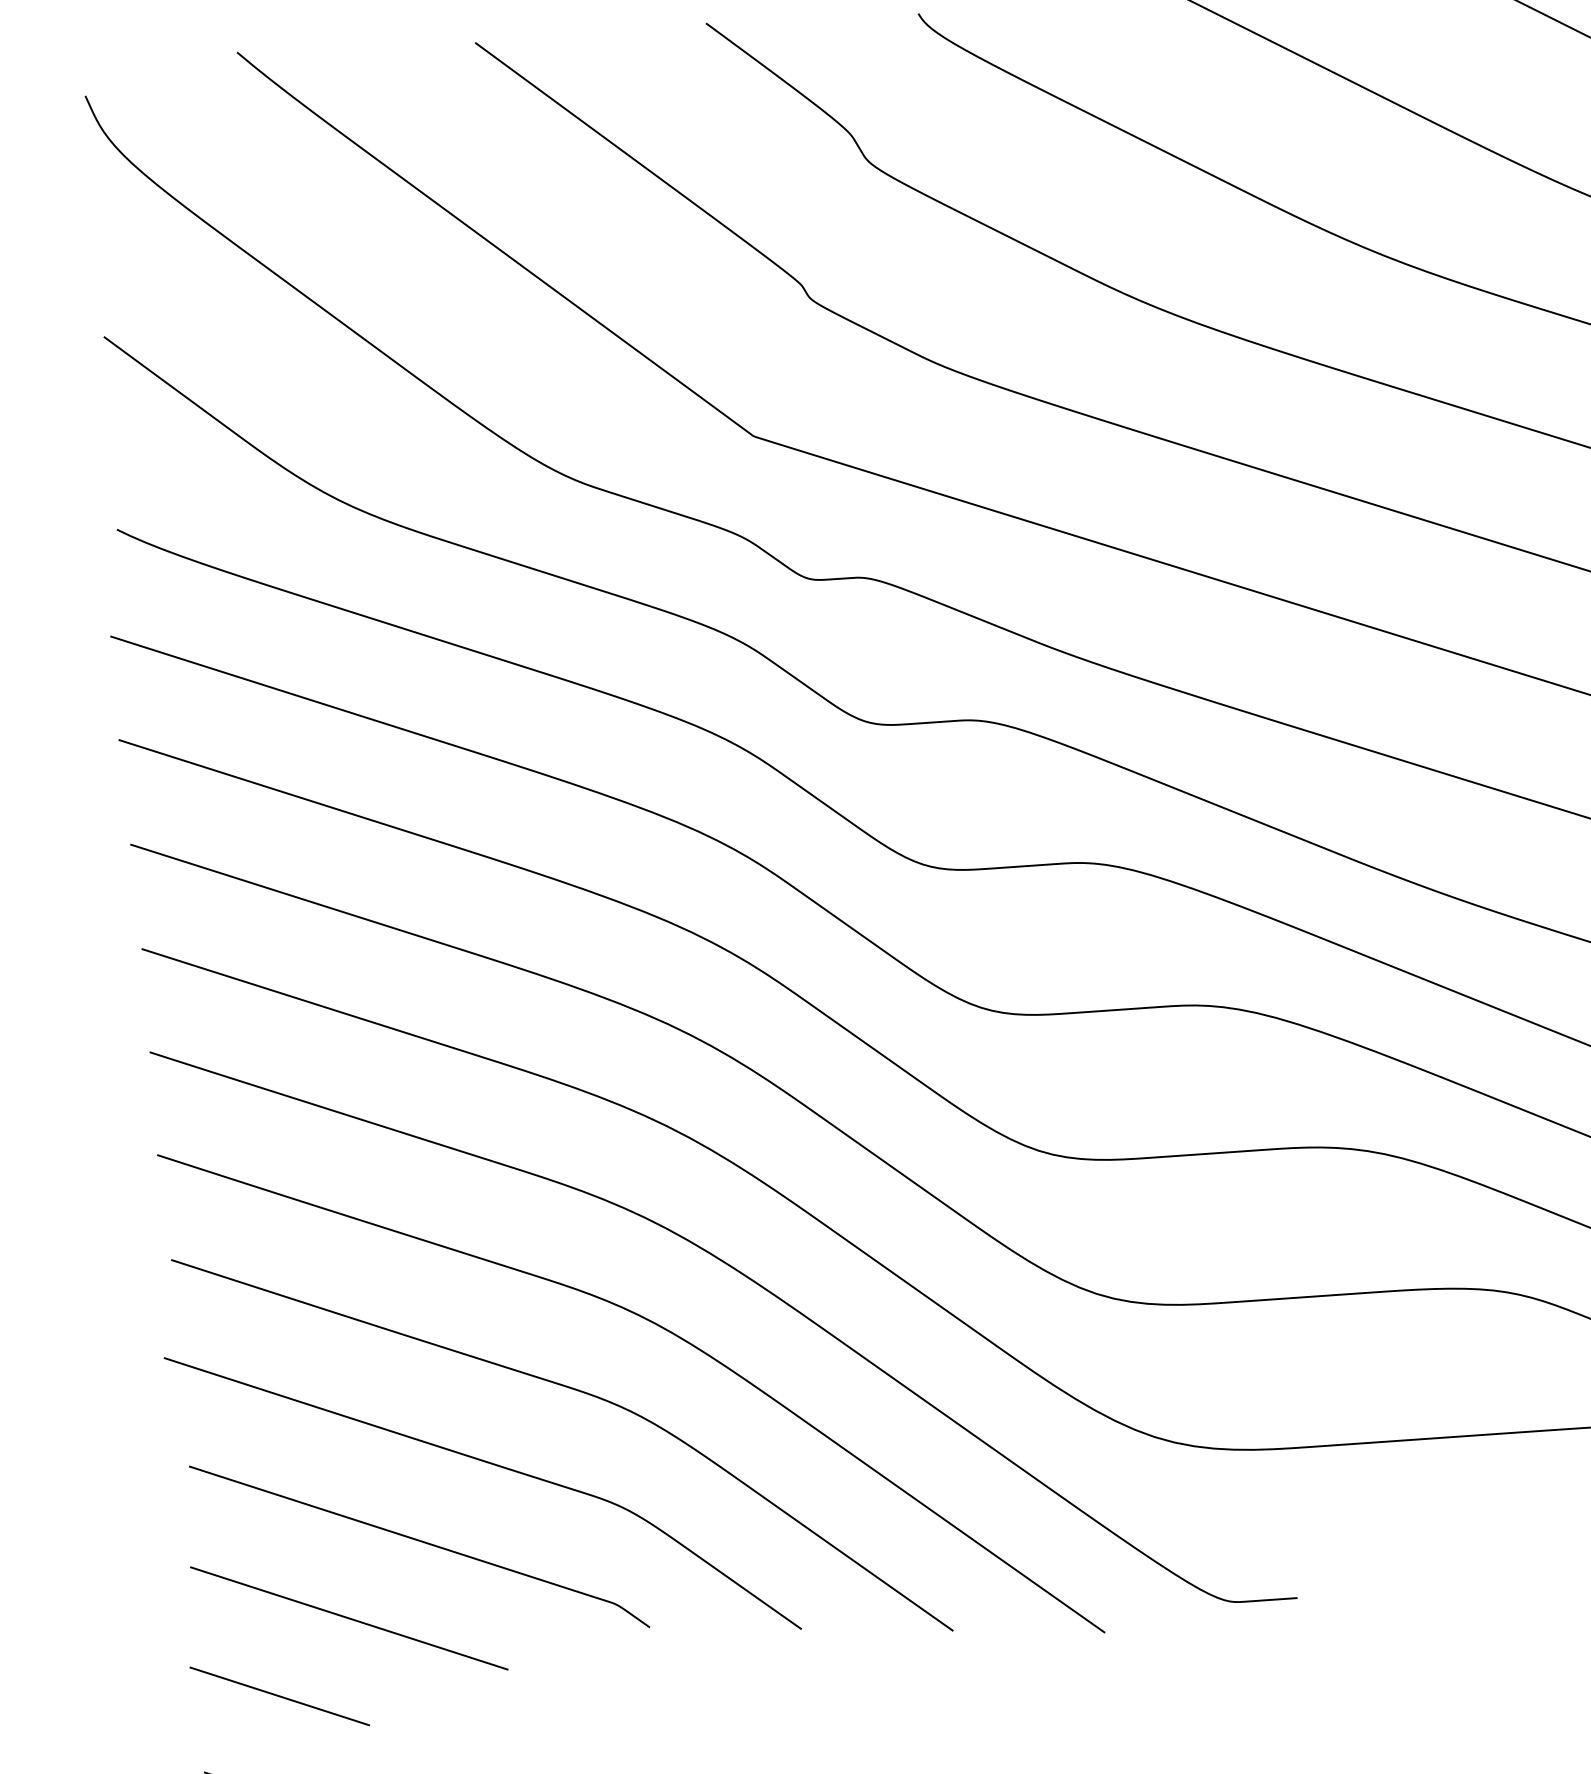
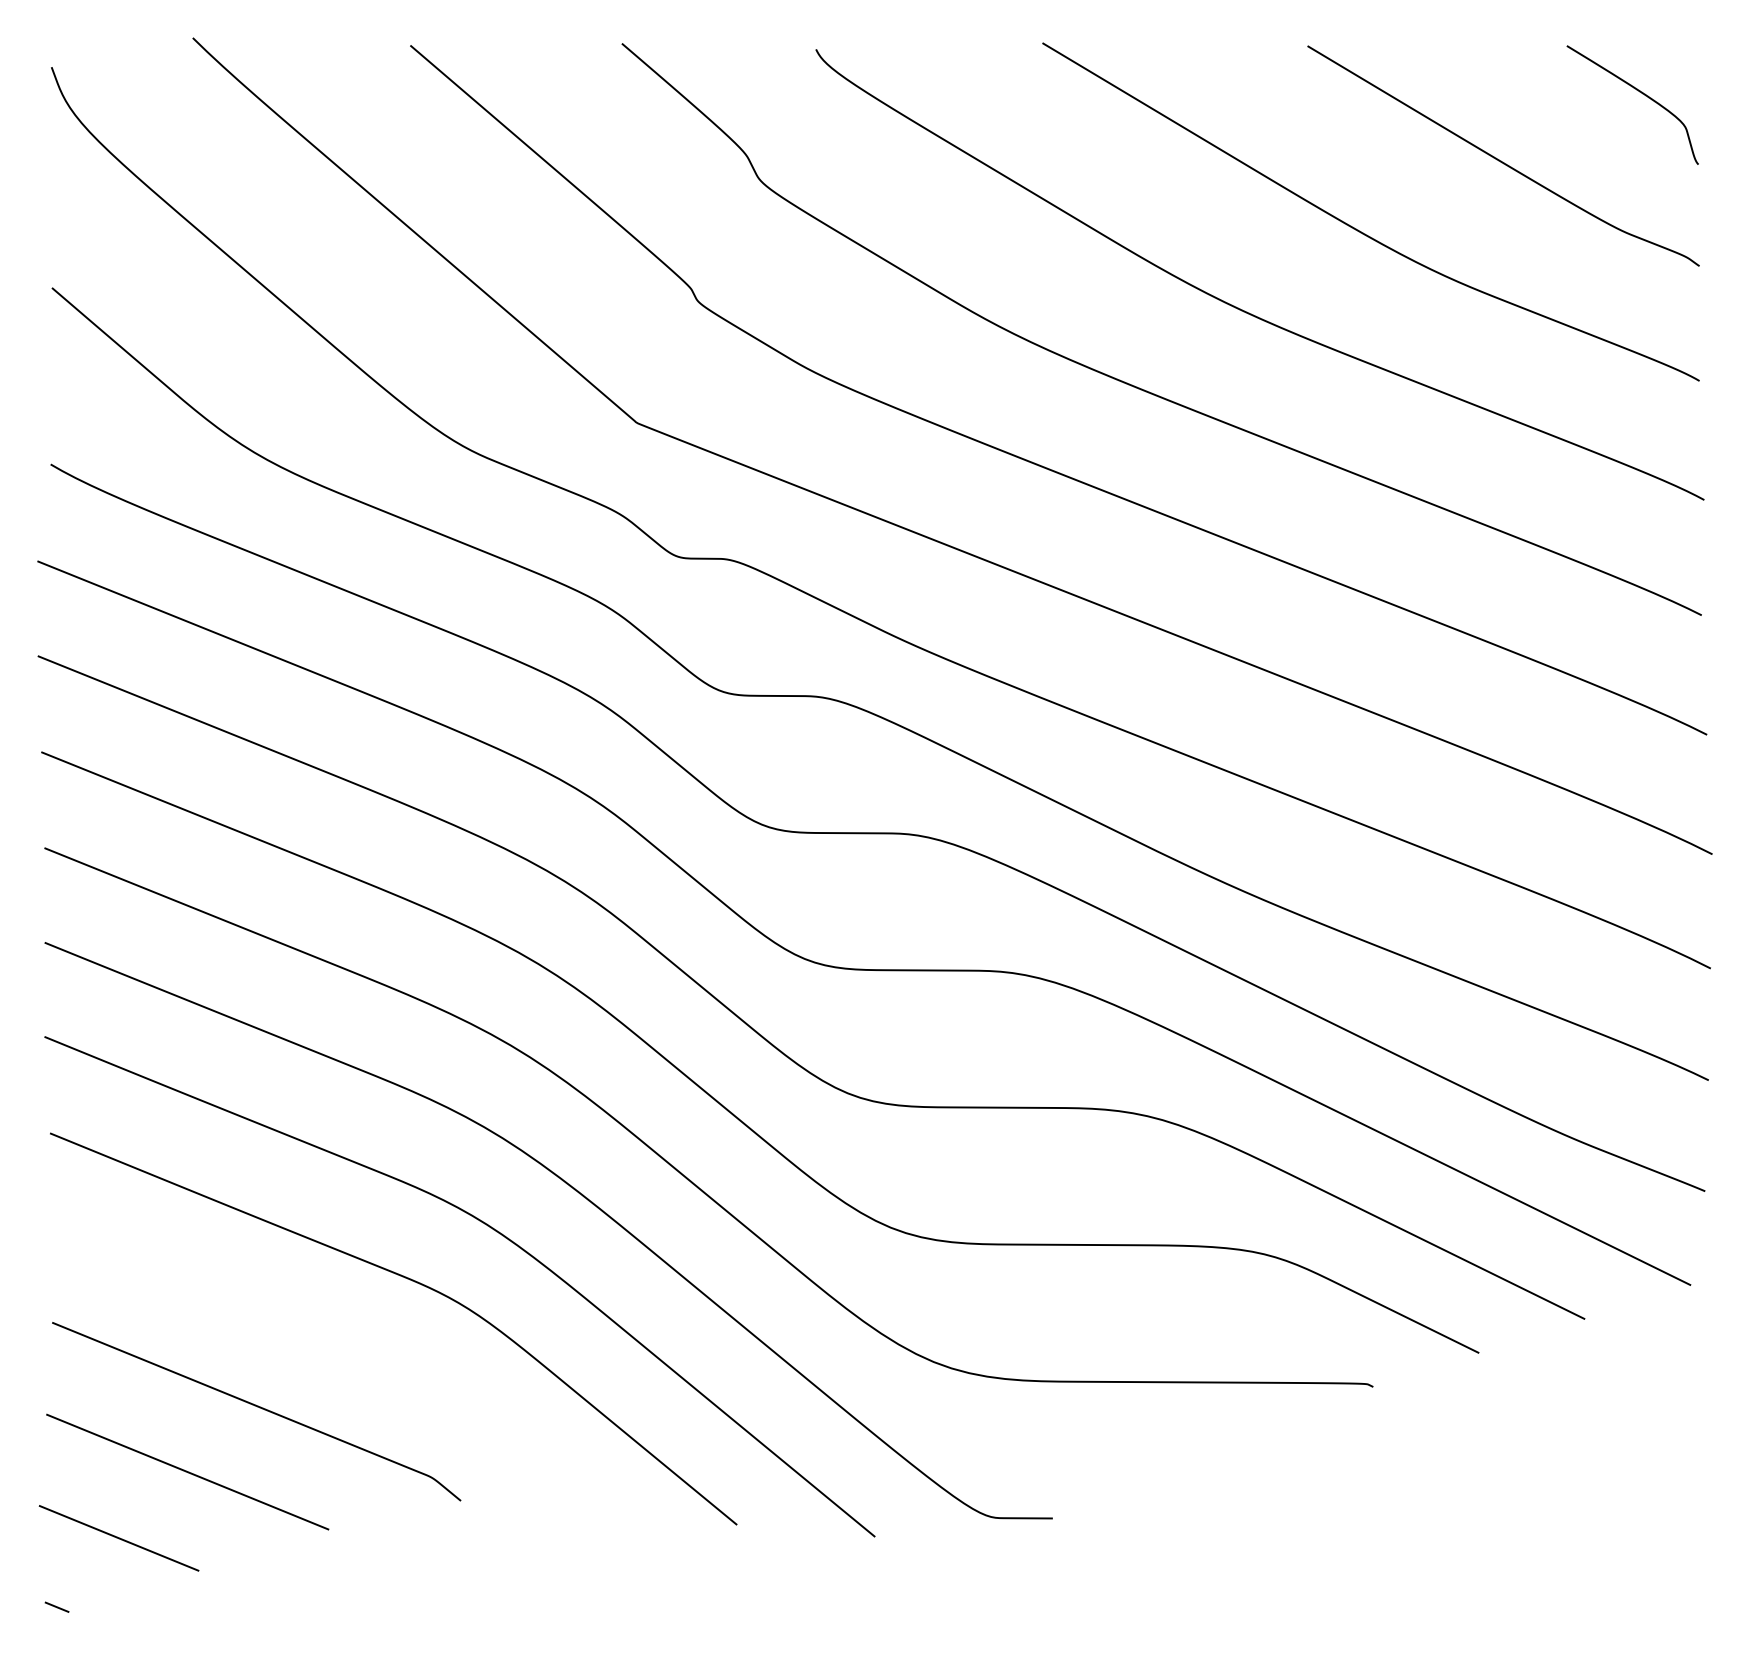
curve: (490, 1464) -> (326, 1341), removed

